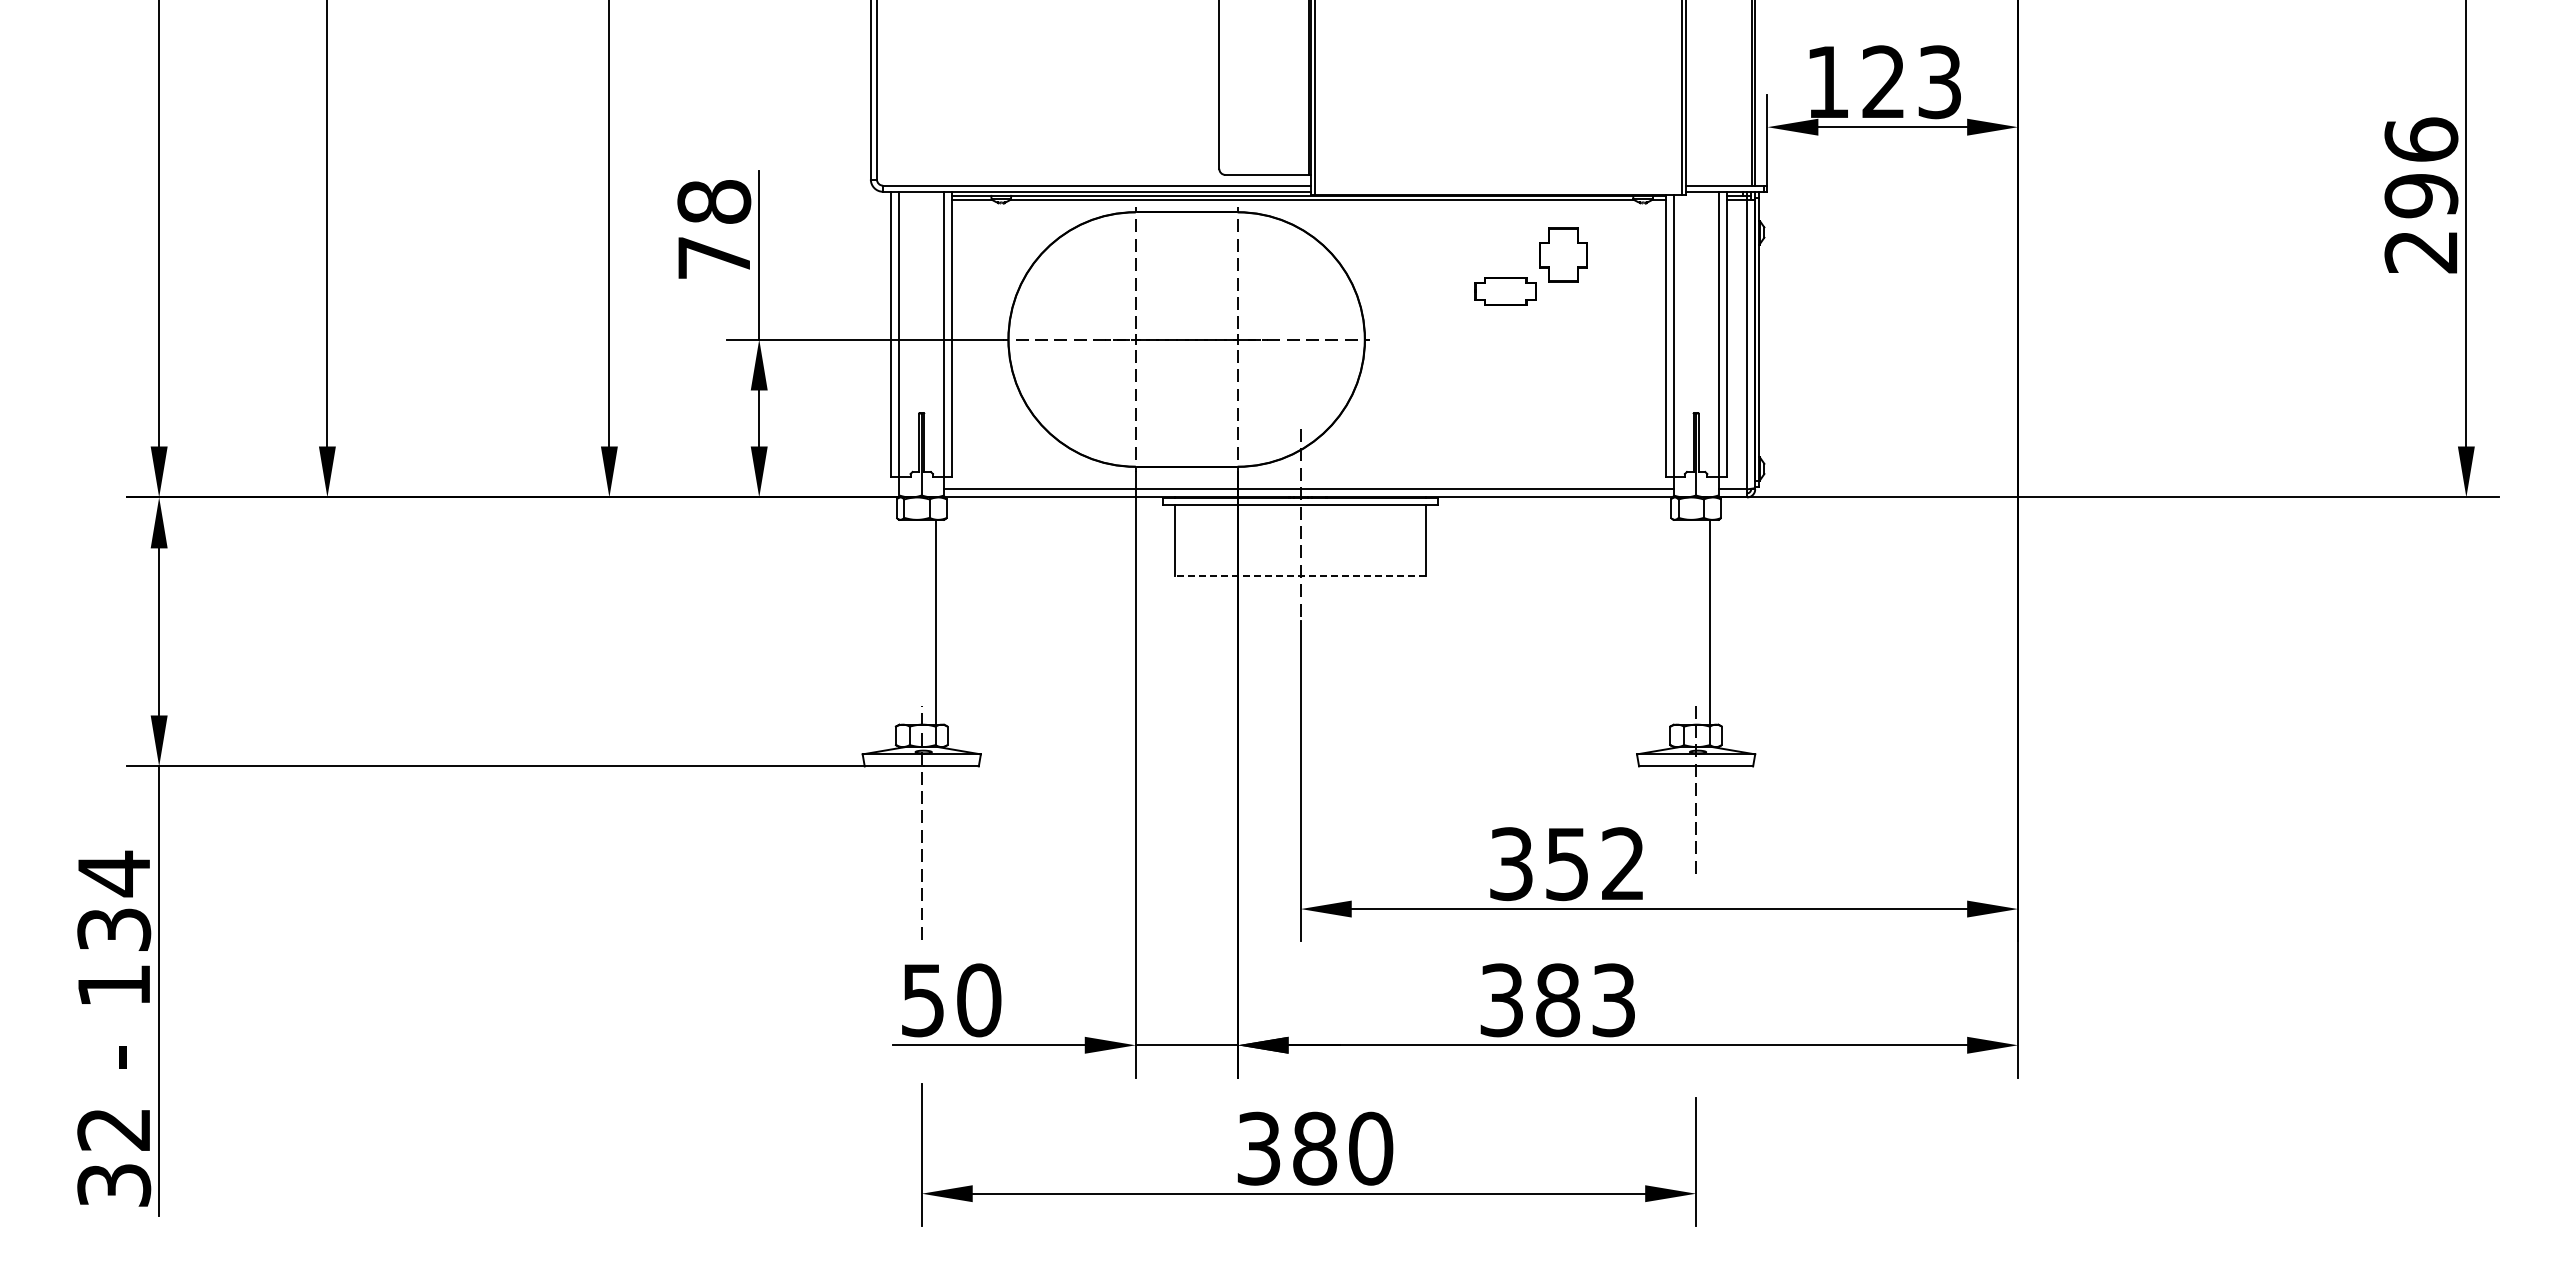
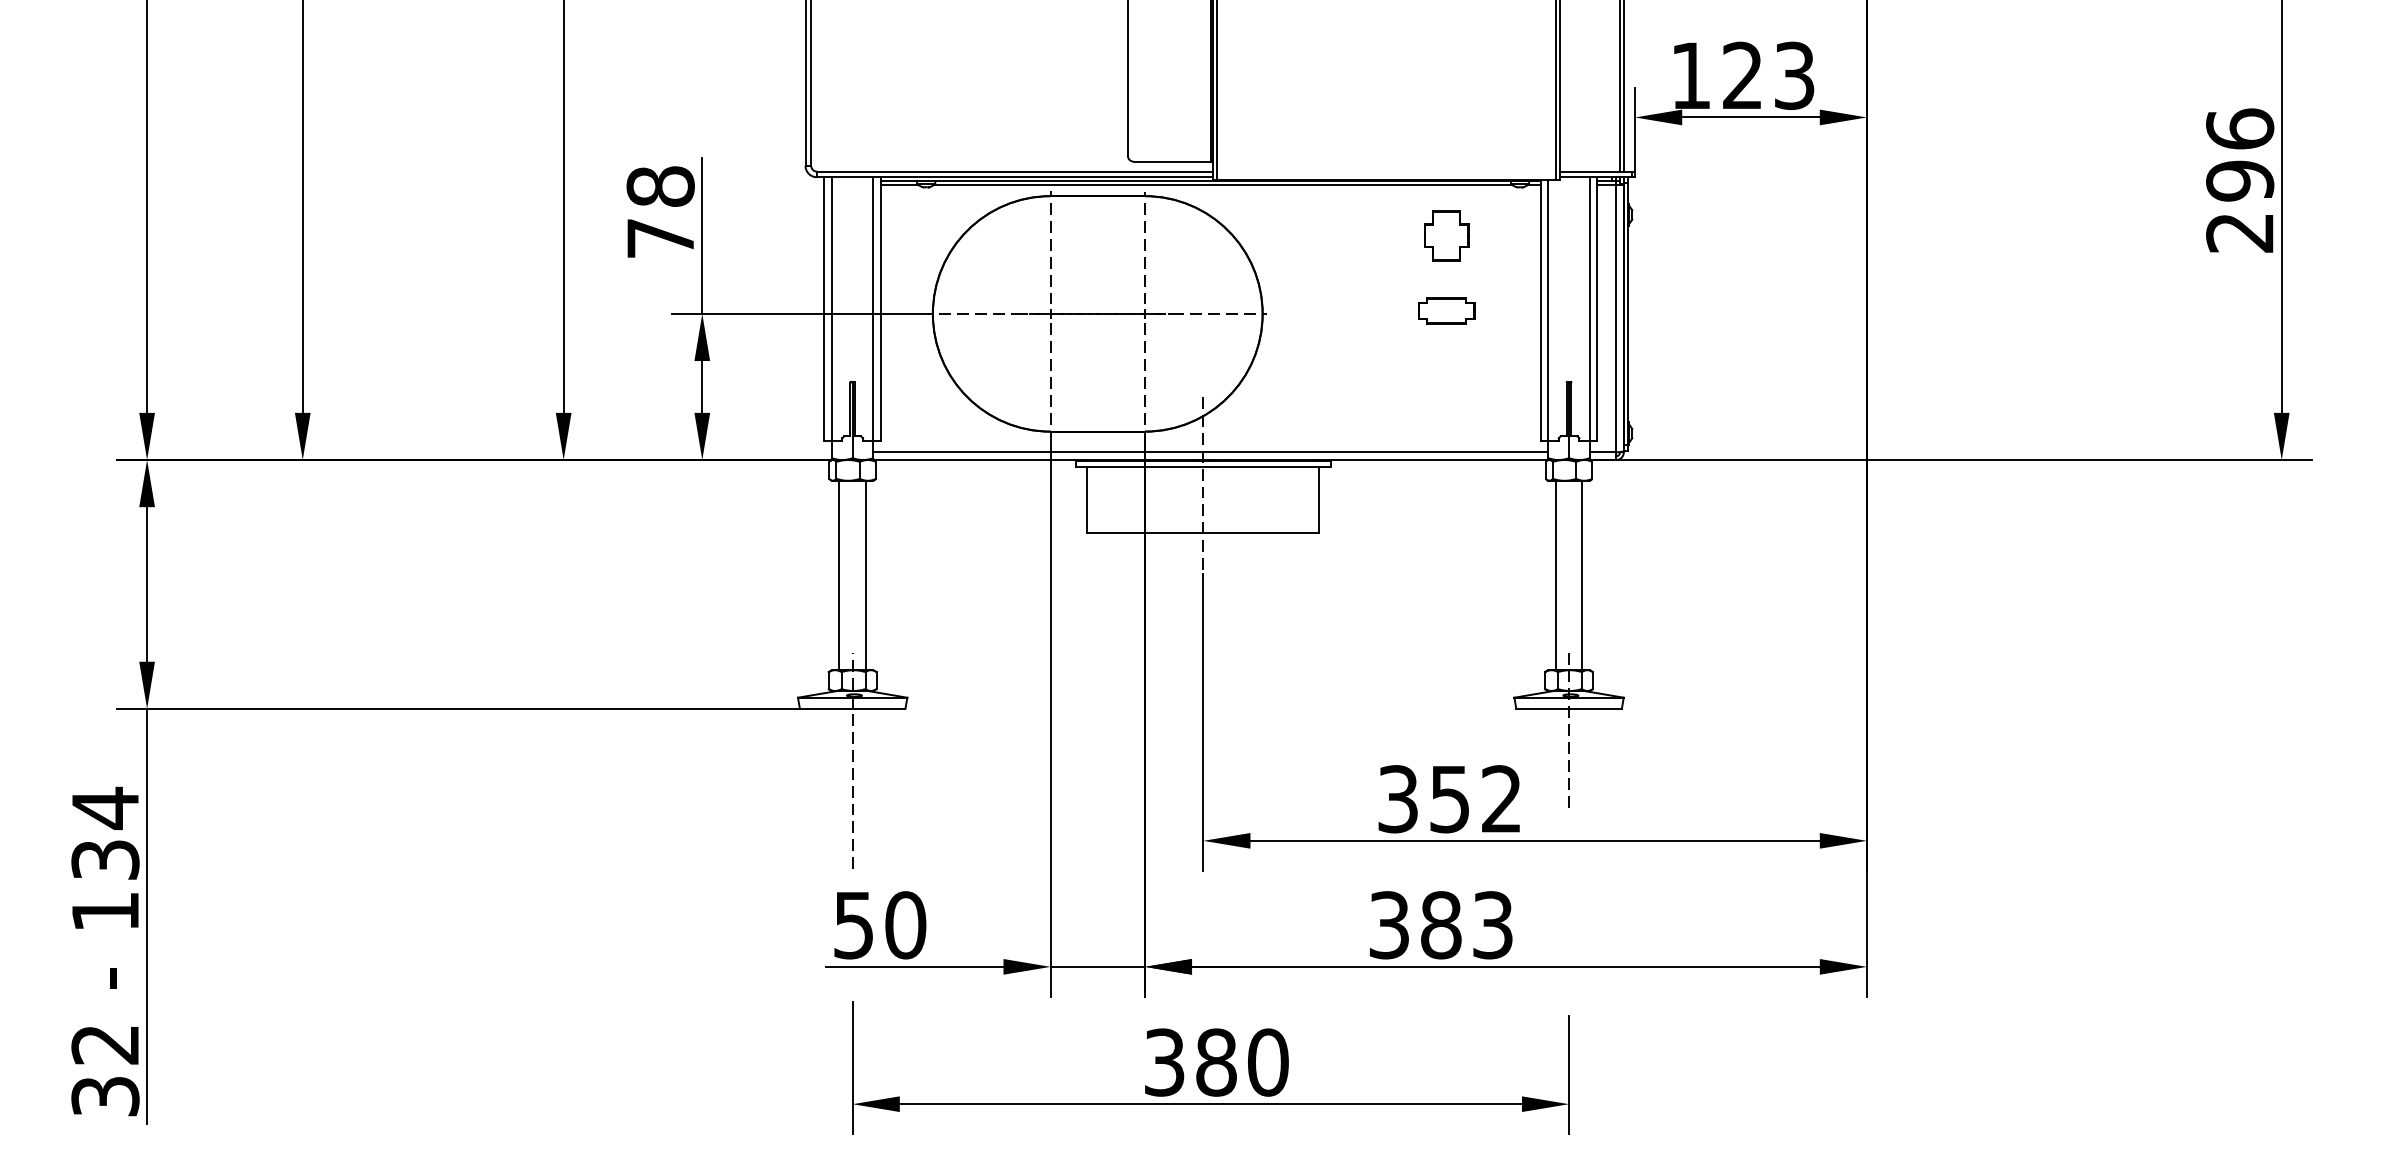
part: (1505, 291) -> (1446, 311), moved
line: (1300, 575) -> (1203, 532), dashed -> solid
line: (907, 621) -> (839, 574), added
line: (1681, 621) -> (1555, 574), added

